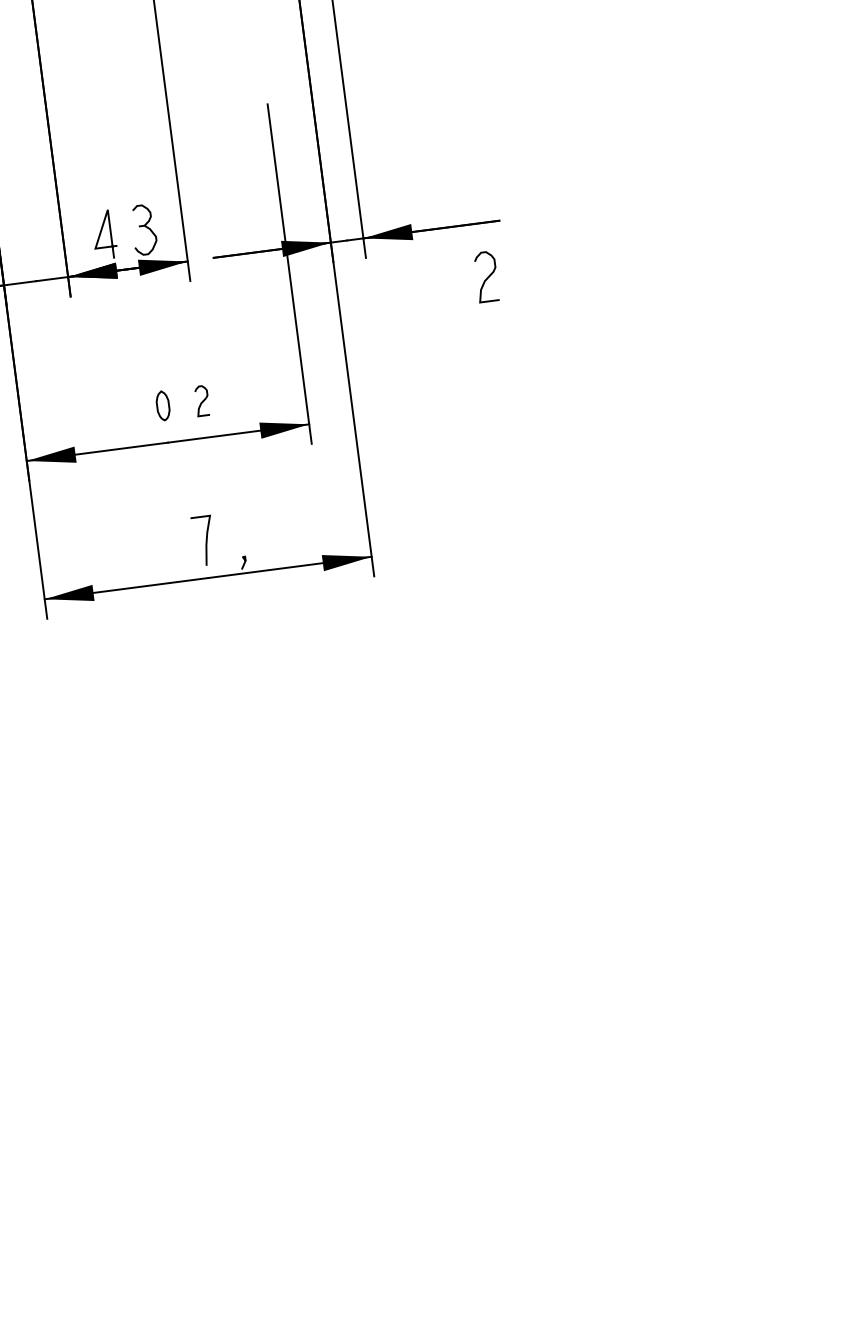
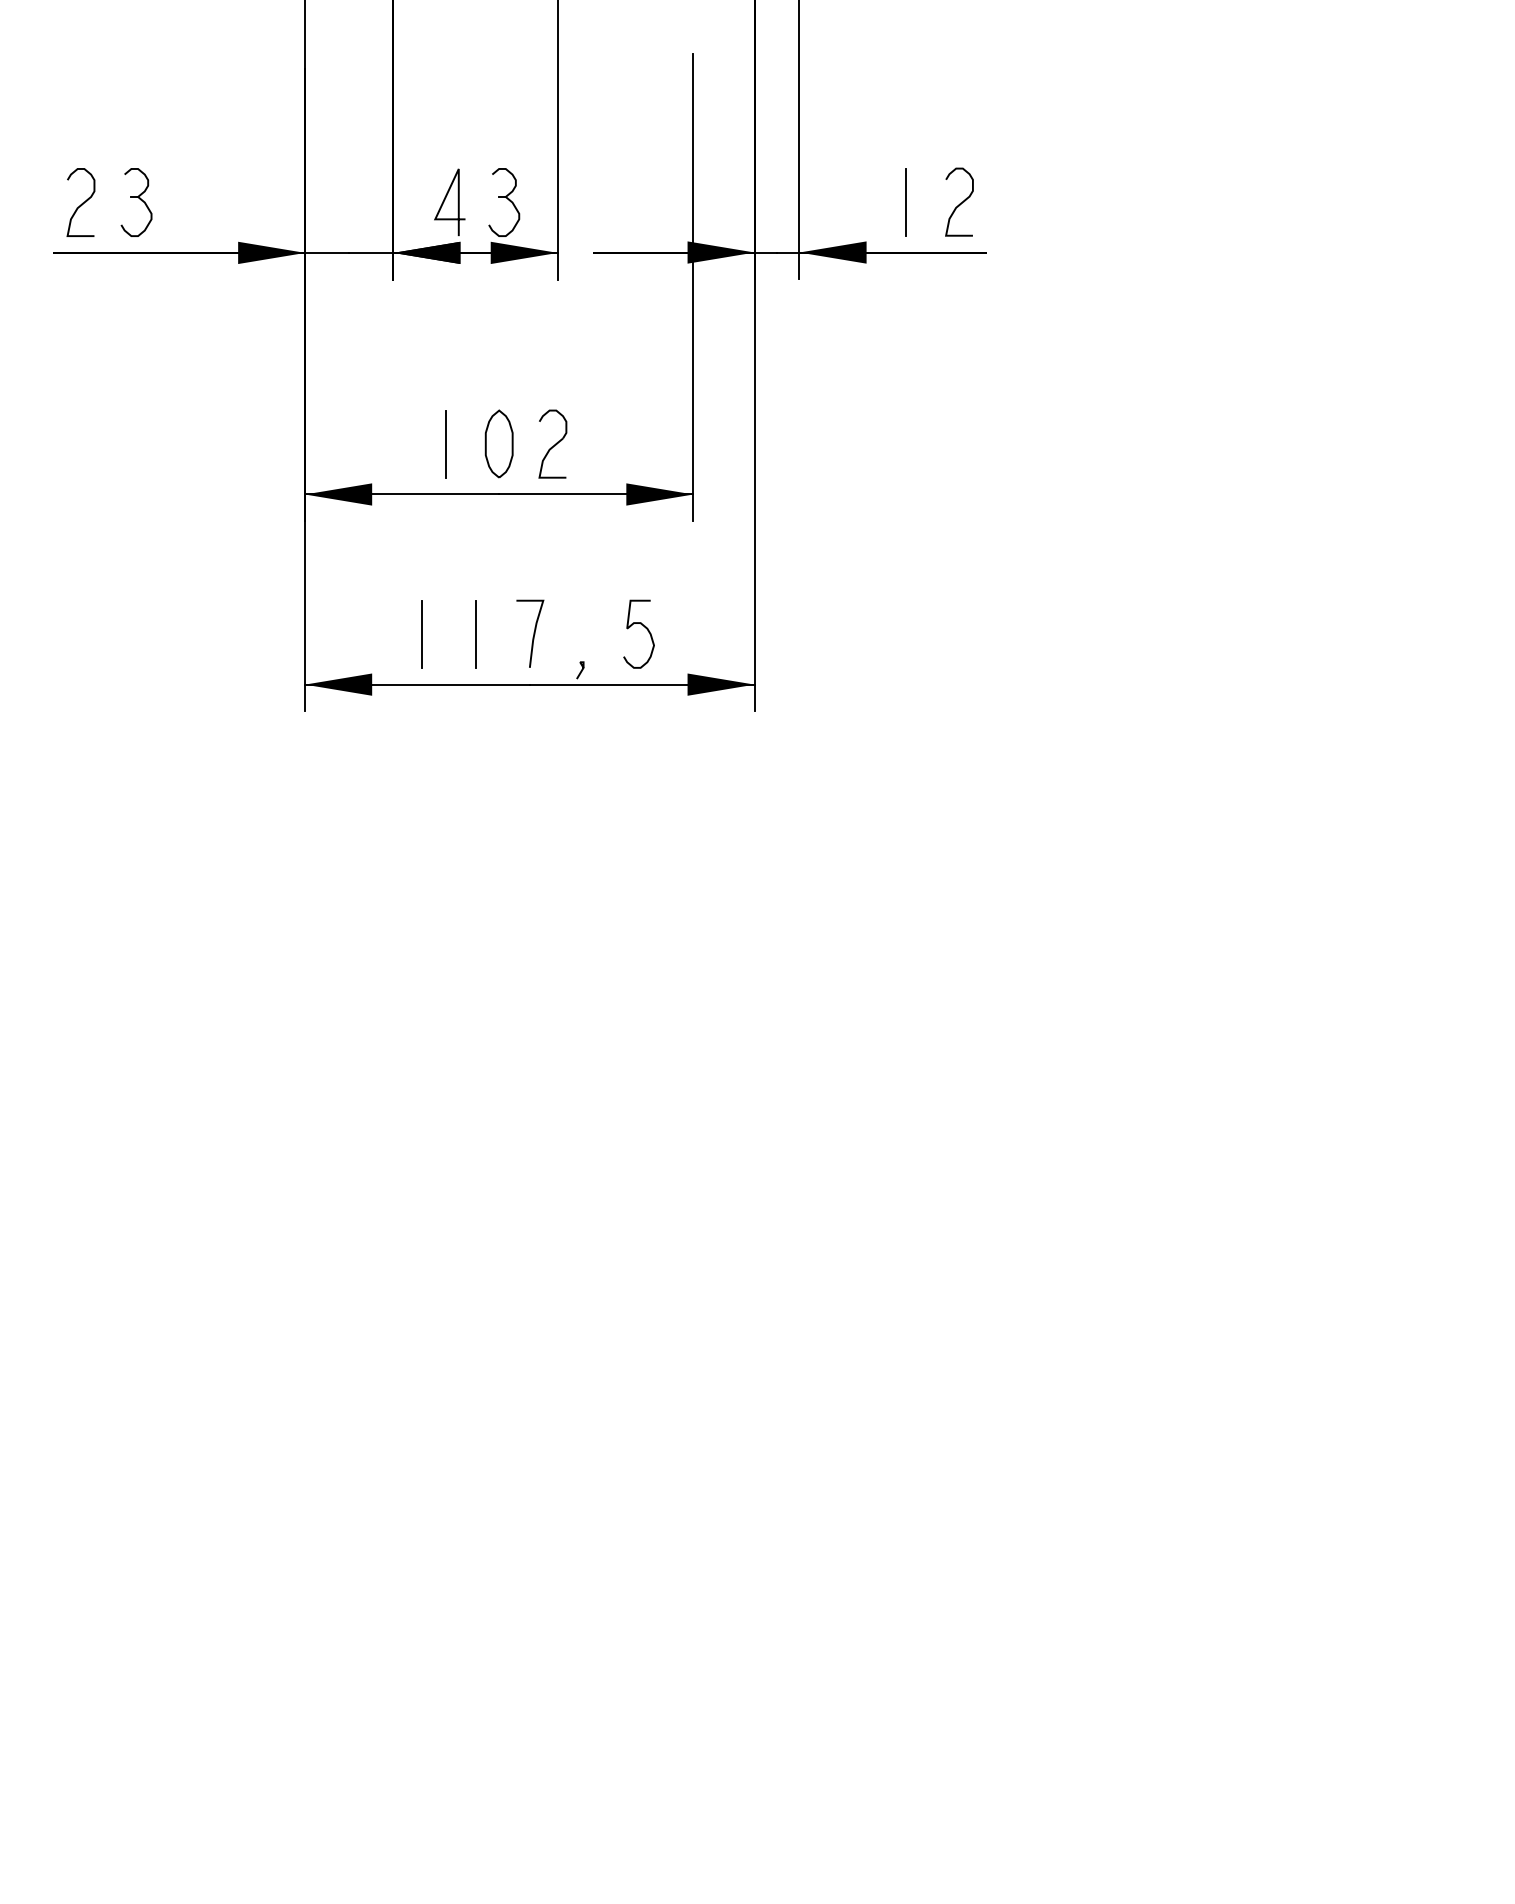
line: (435, 191) -> (905, 201), added
curve: (487, 276) -> (960, 202), moved
part: (201, 400) -> (552, 443), size x1.67
part: (162, 405) -> (498, 443), size x1.67
line: (124, 410) -> (445, 443), added
curve: (286, 525) -> (644, 627), added
line: (164, 545) -> (476, 633), added
line: (125, 550) -> (422, 633), added

